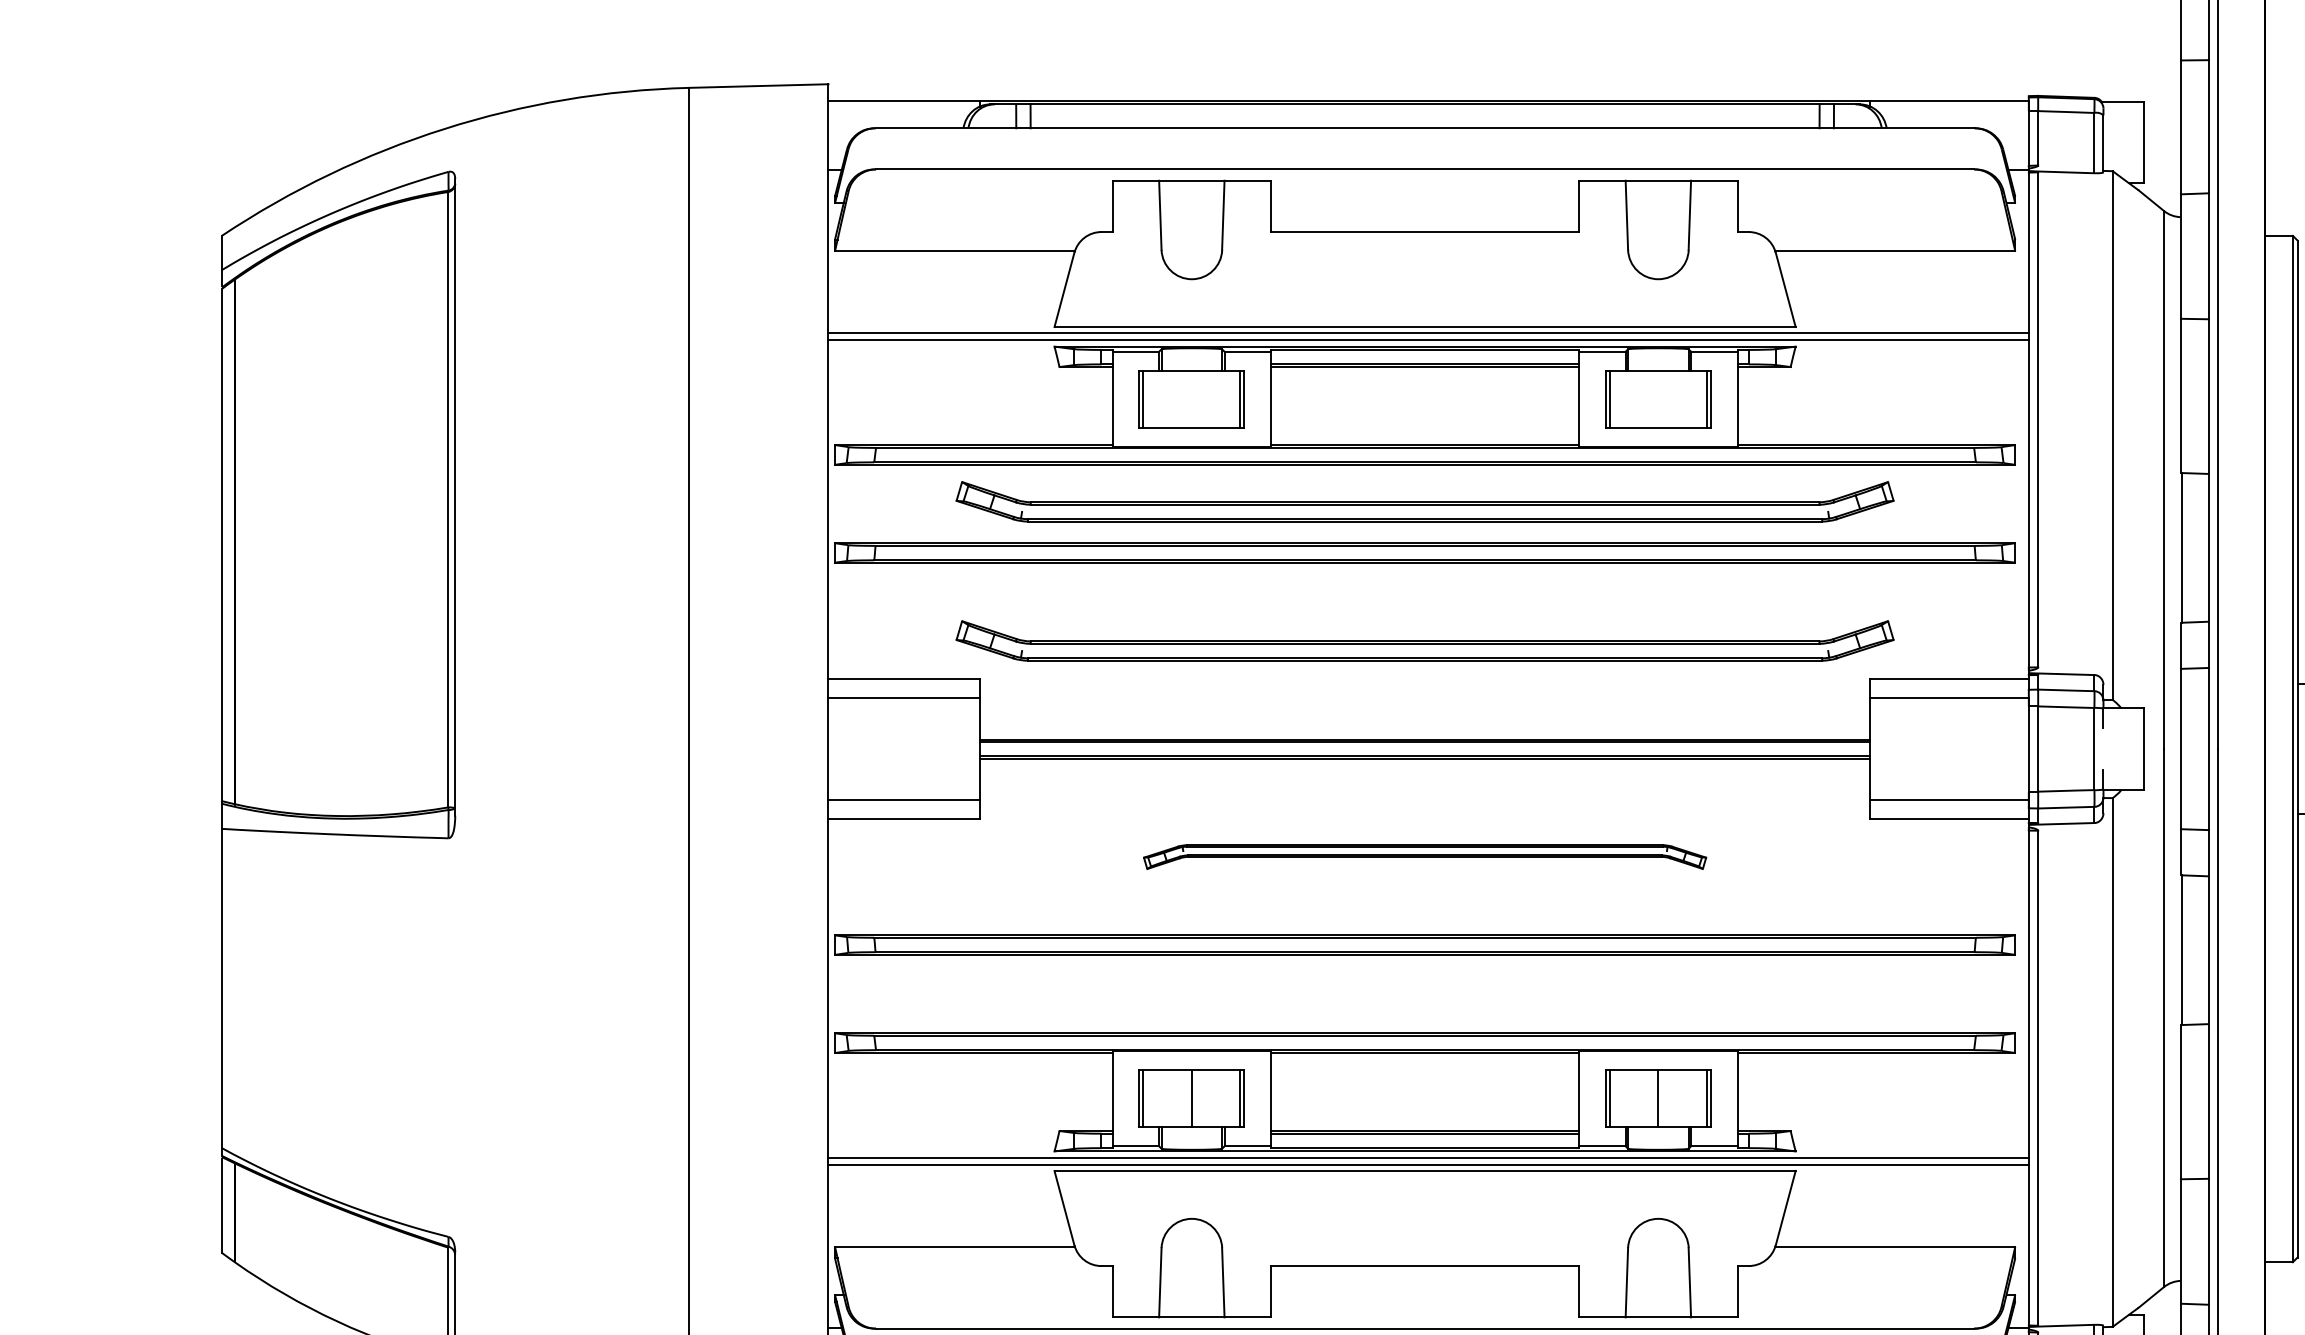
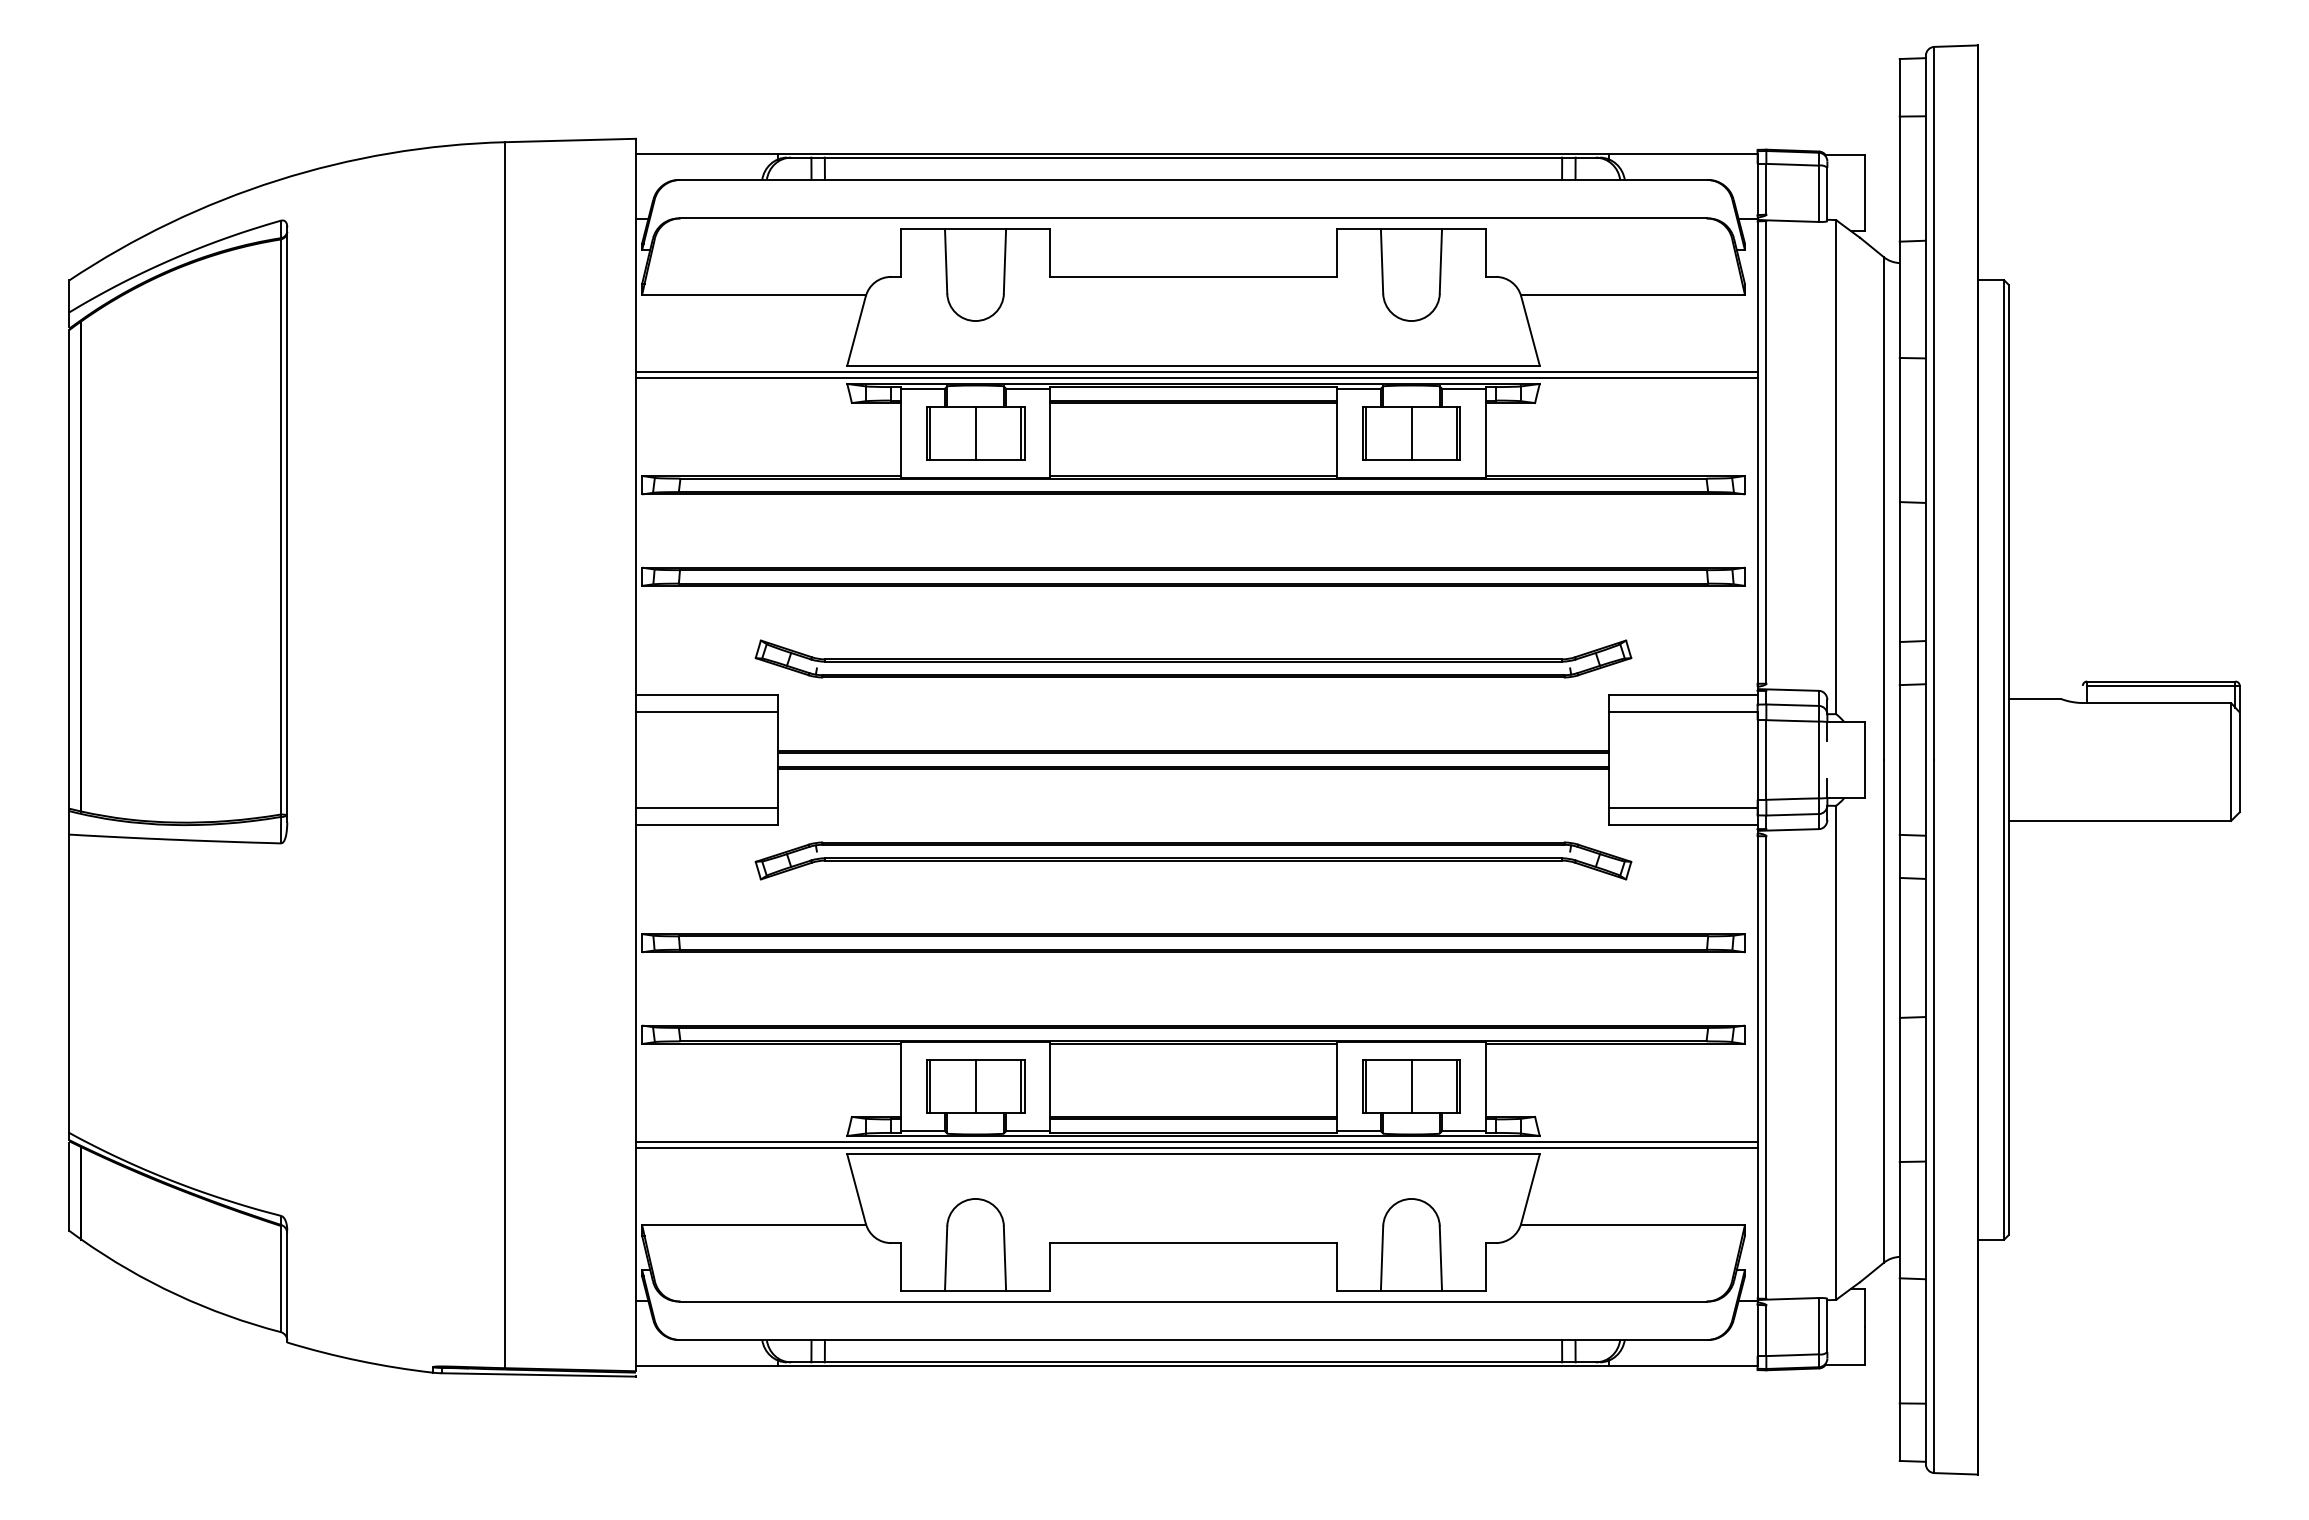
line: (1191, 399) -> (975, 433), added
line: (1658, 399) -> (1411, 433), added
part: (1425, 501) -> (1193, 528), removed
part: (1425, 856) -> (1193, 860), size x1.67

